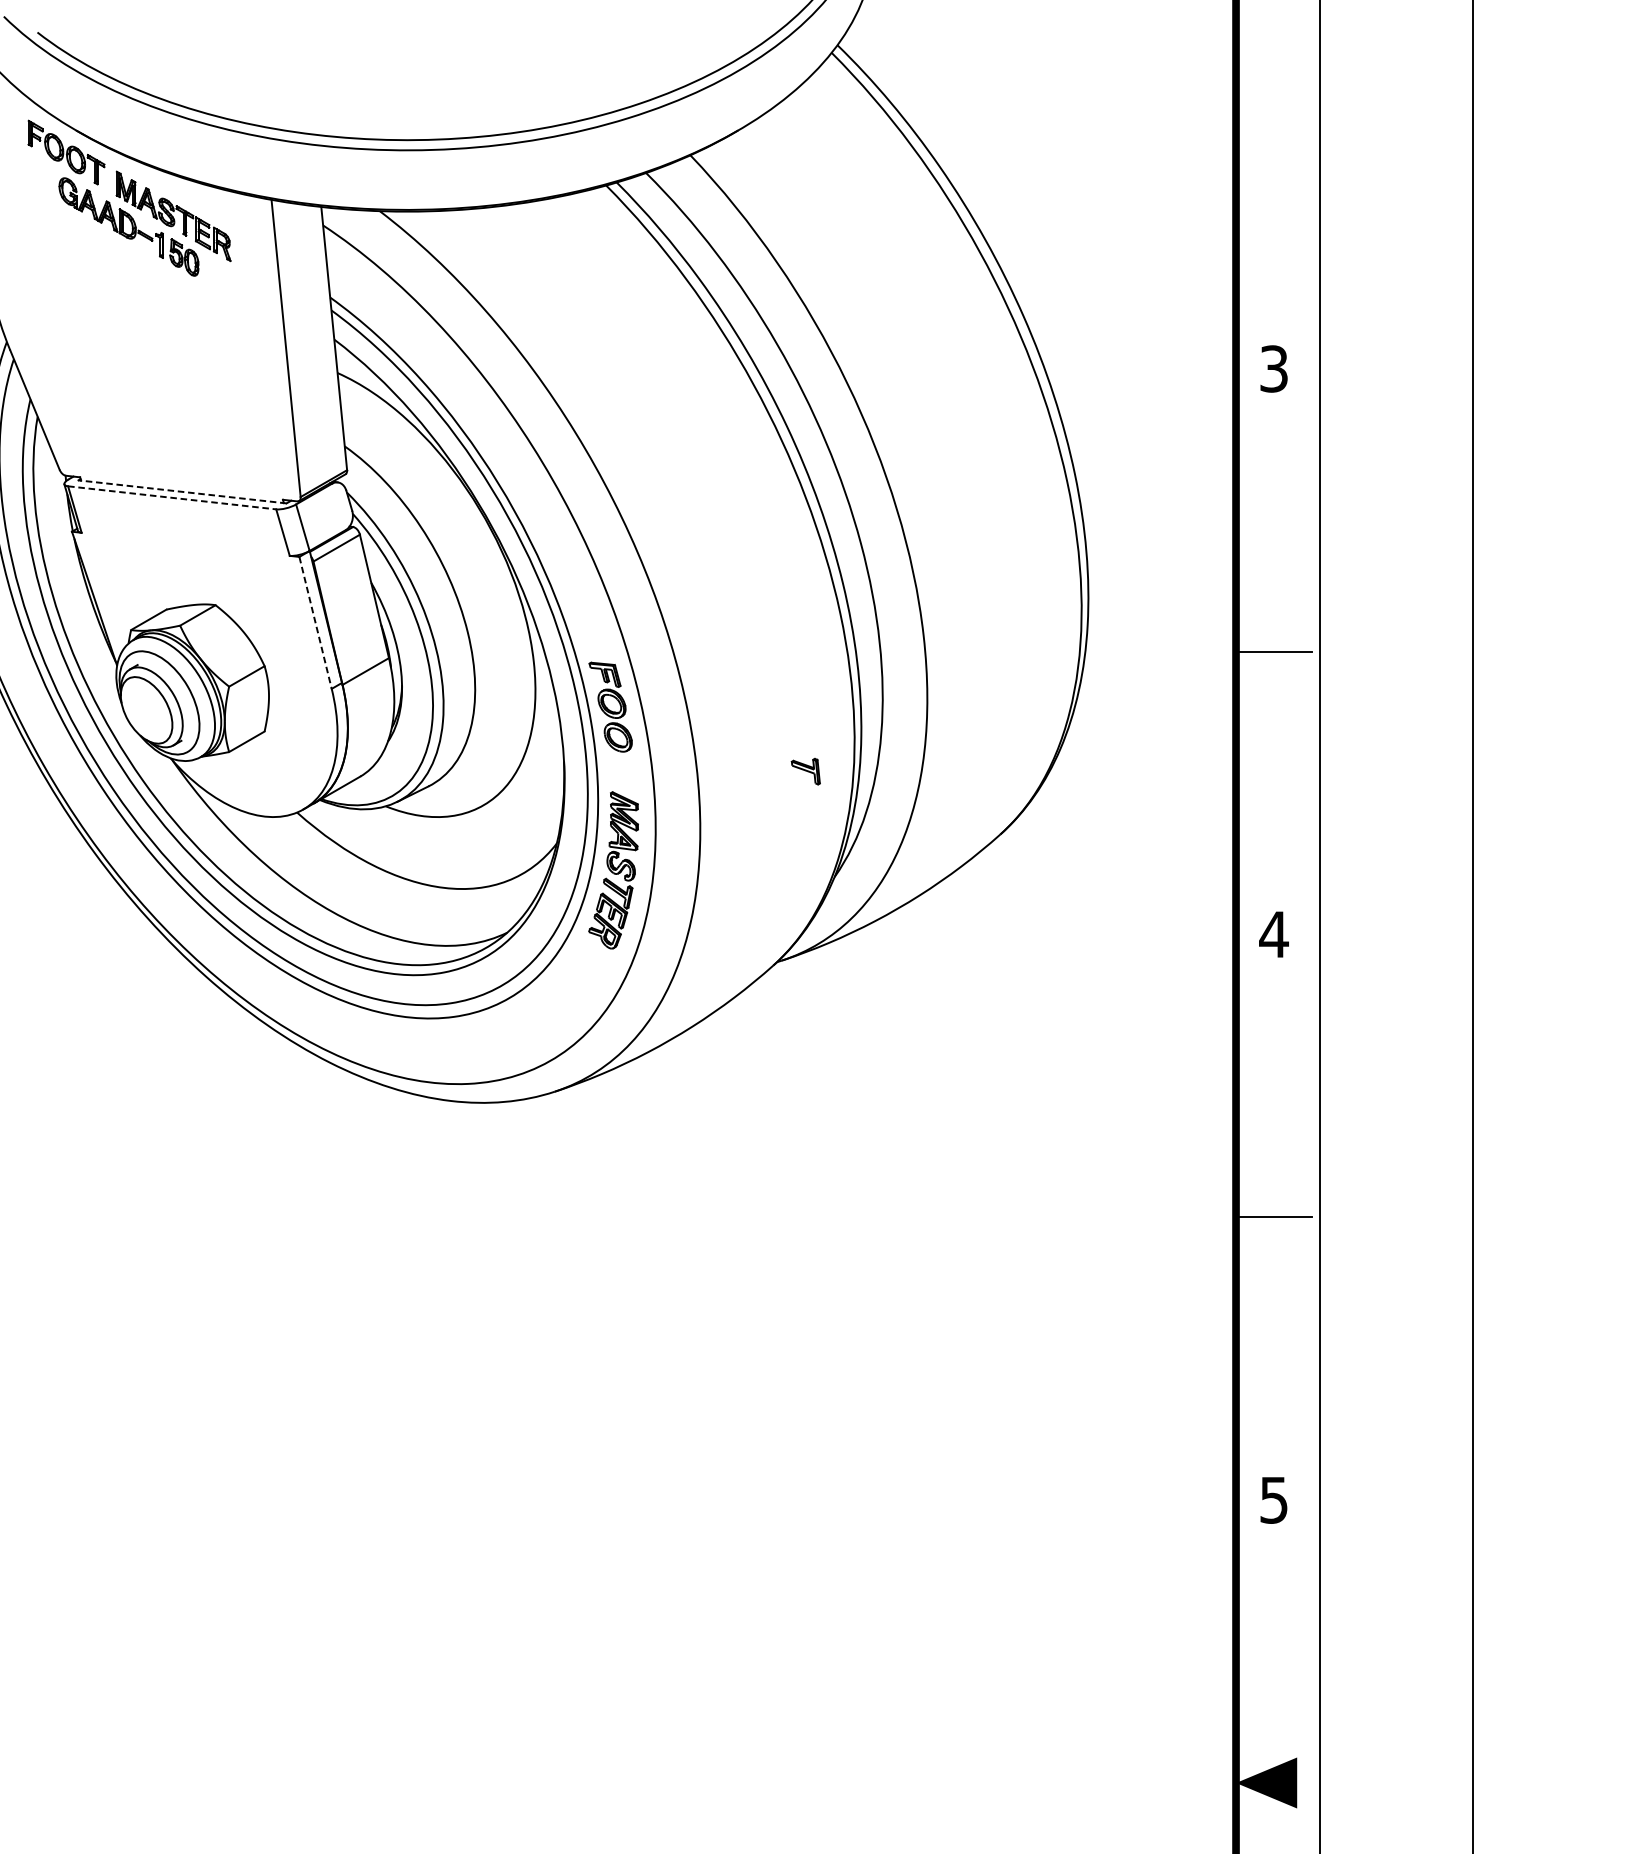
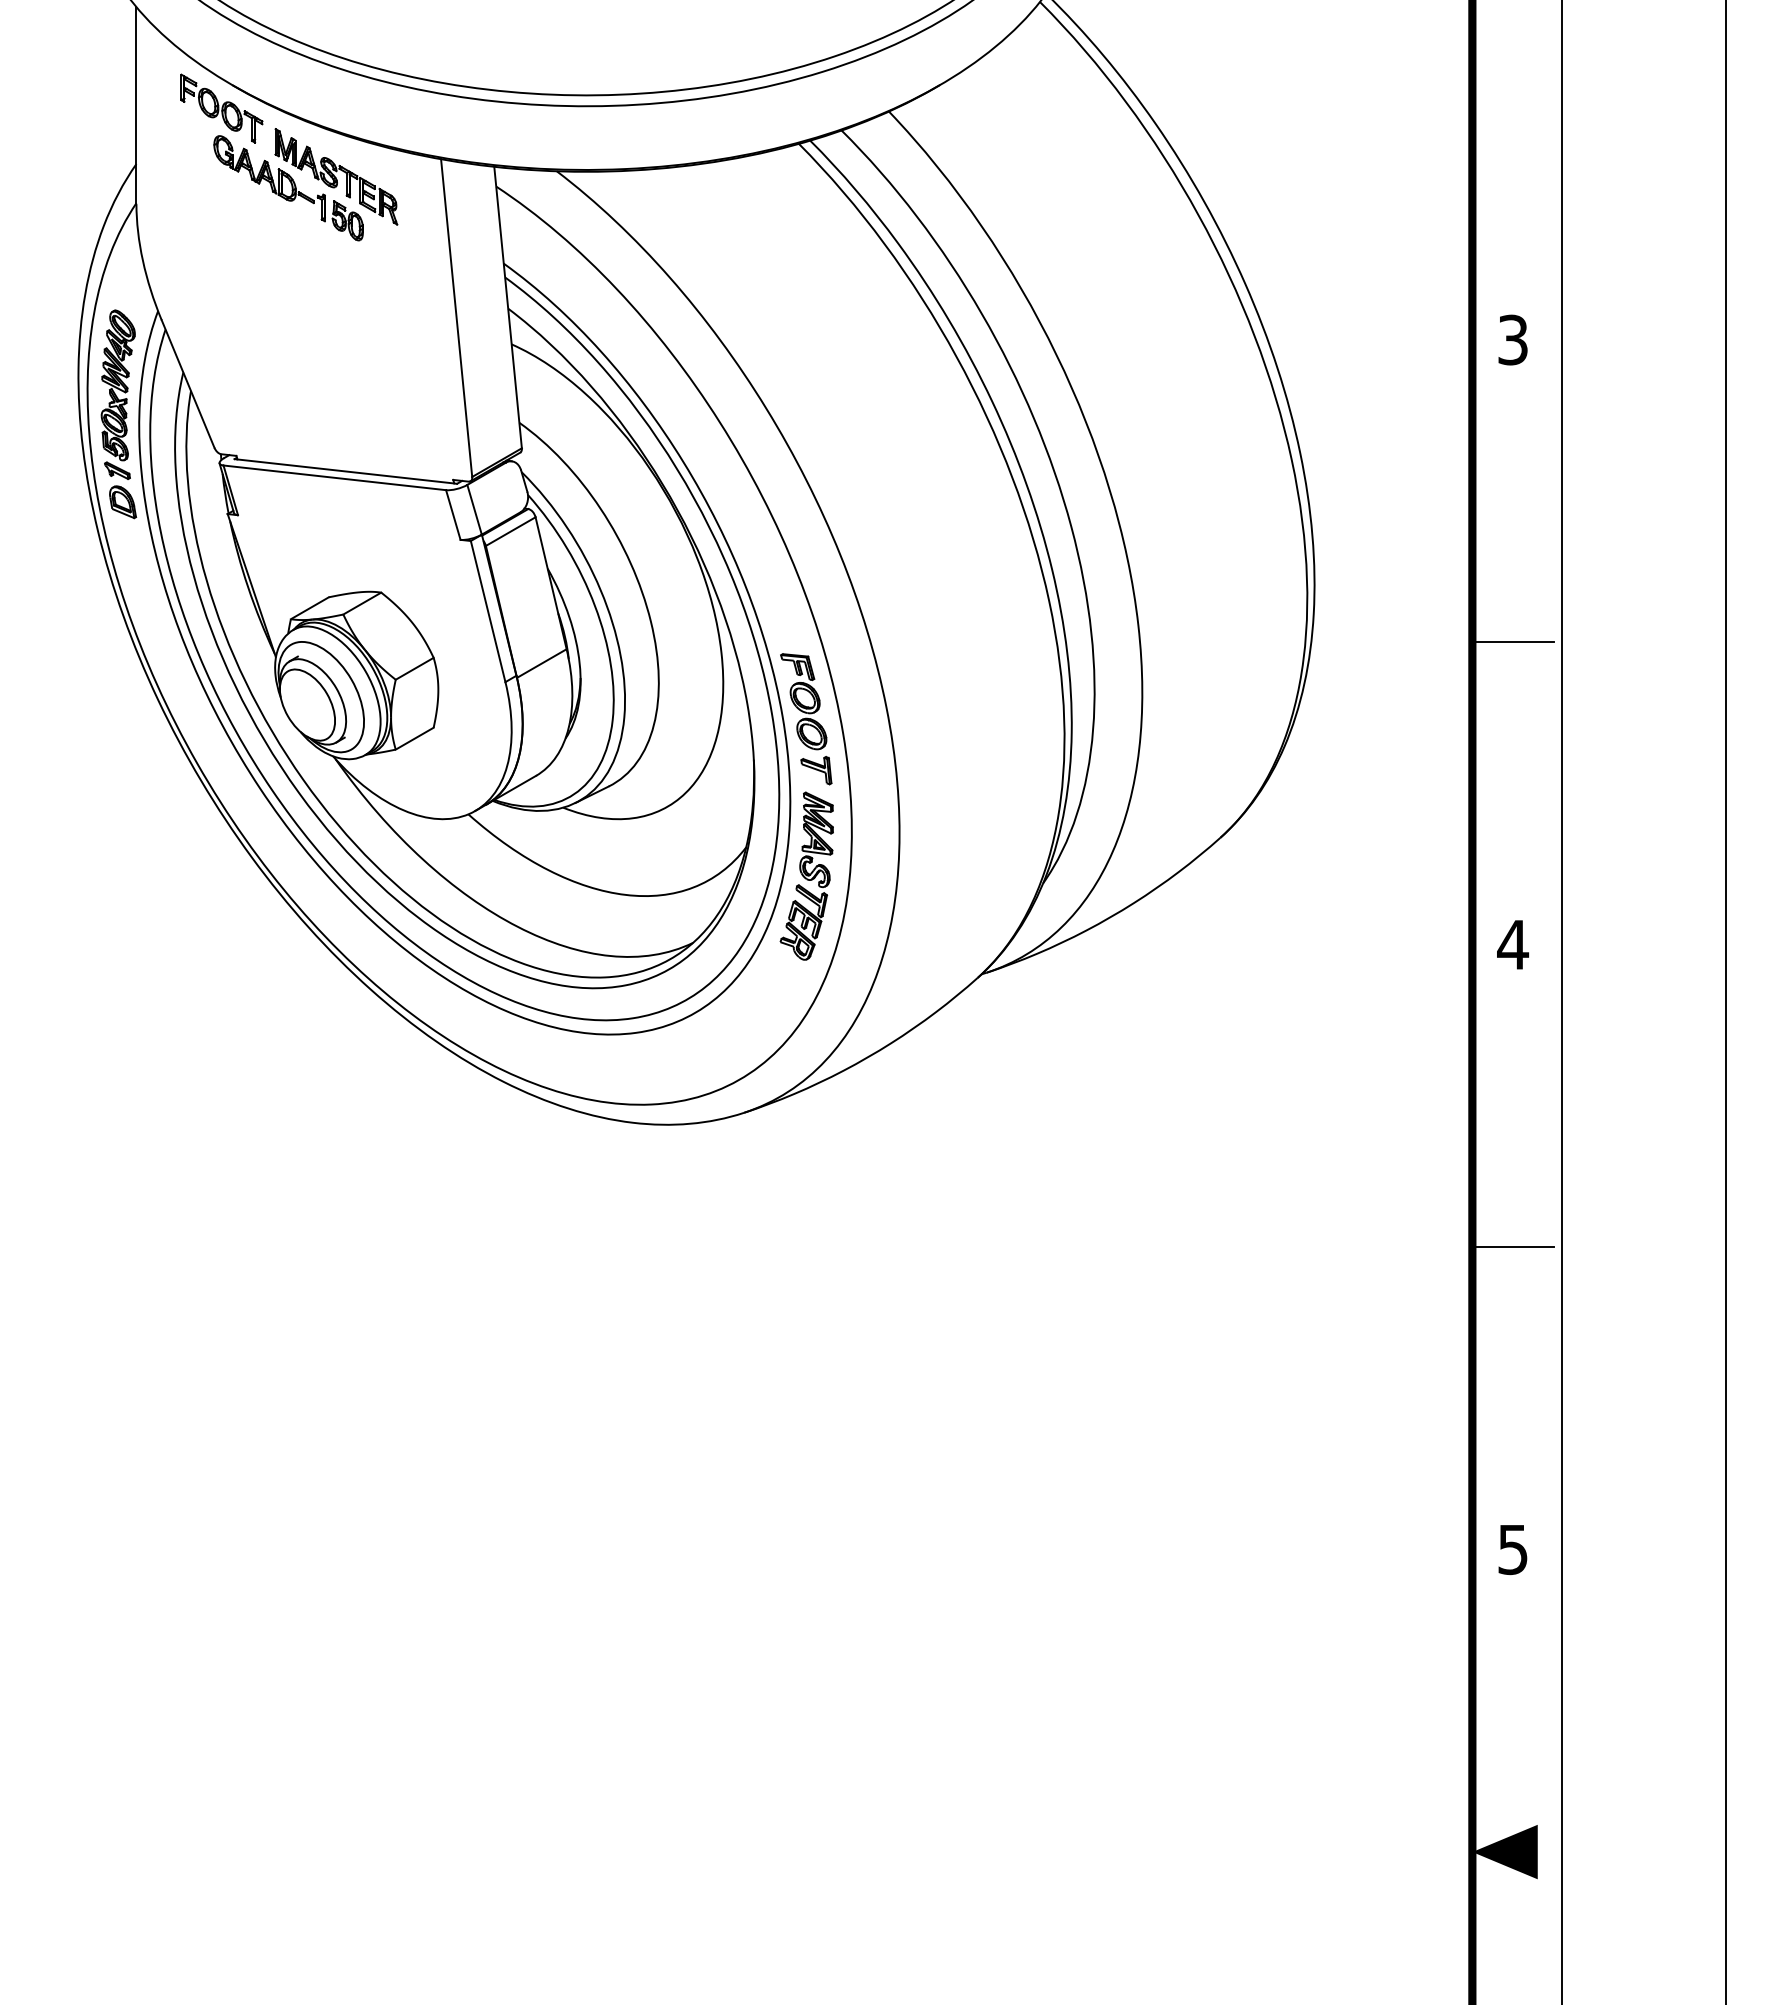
line: (182, 491) -> (345, 471), dashed -> solid
line: (171, 497) -> (334, 477), dashed -> solid
line: (315, 622) -> (488, 611), dashed -> solid
part: (805, 771) -> (816, 770), moved

